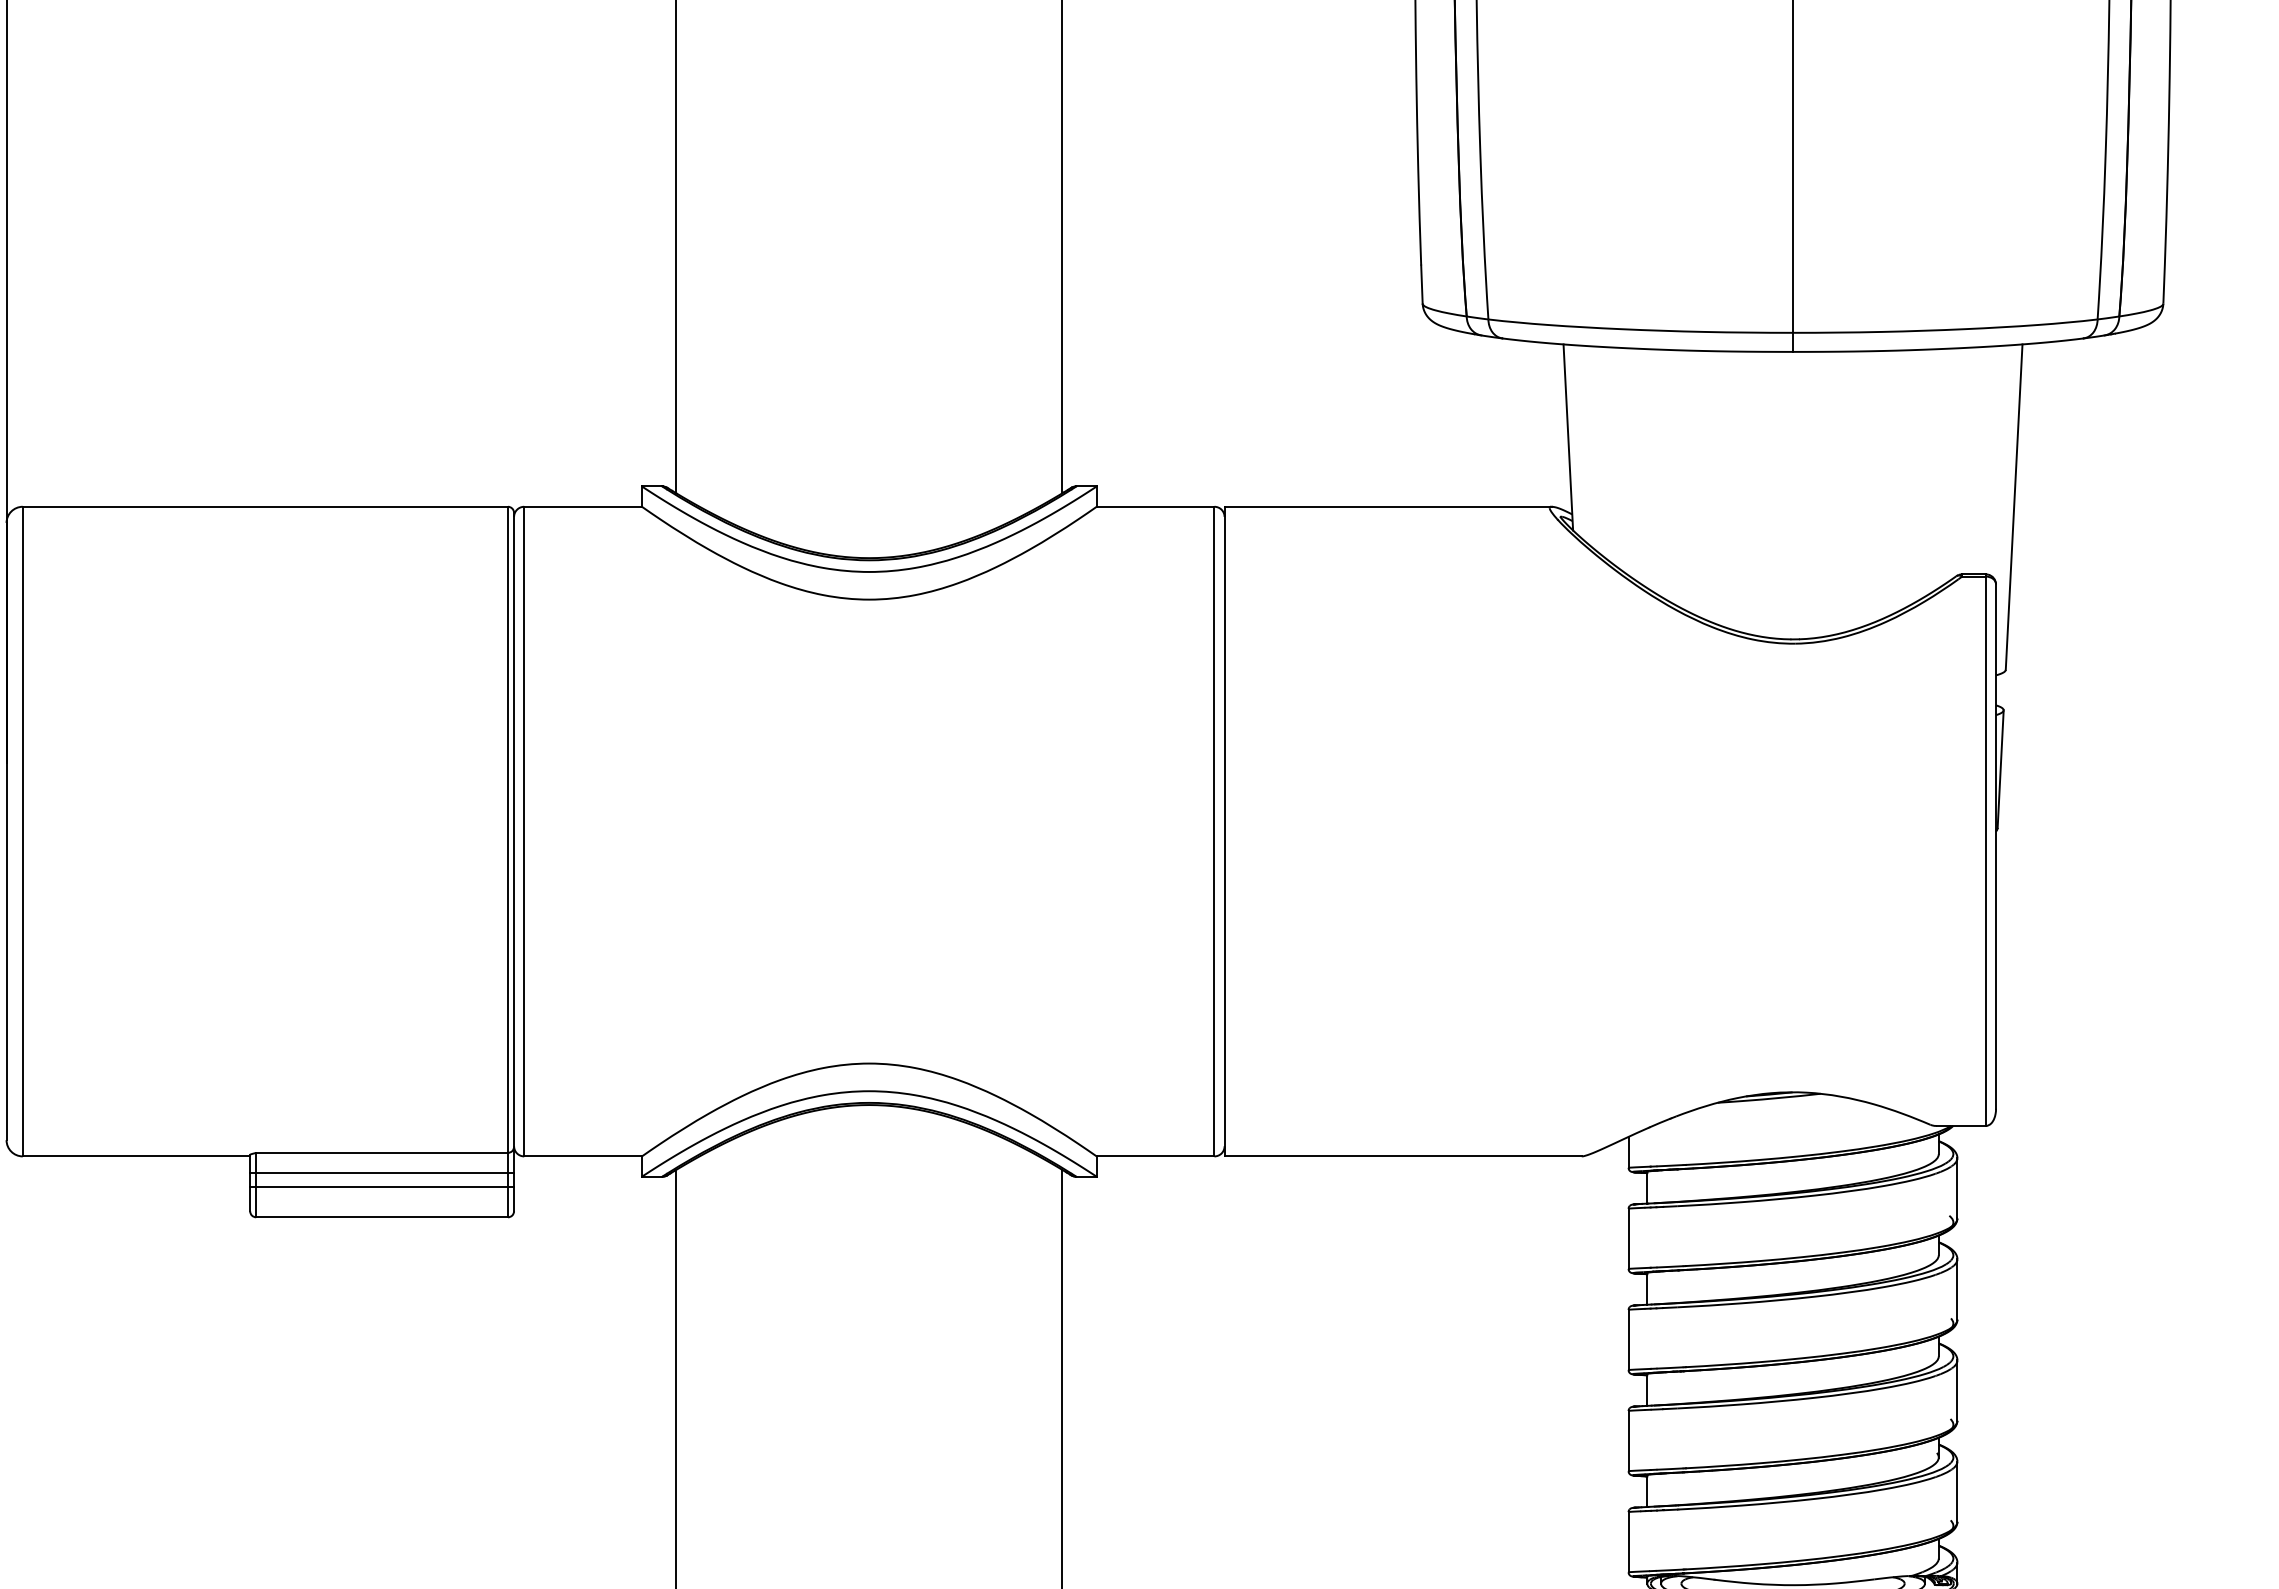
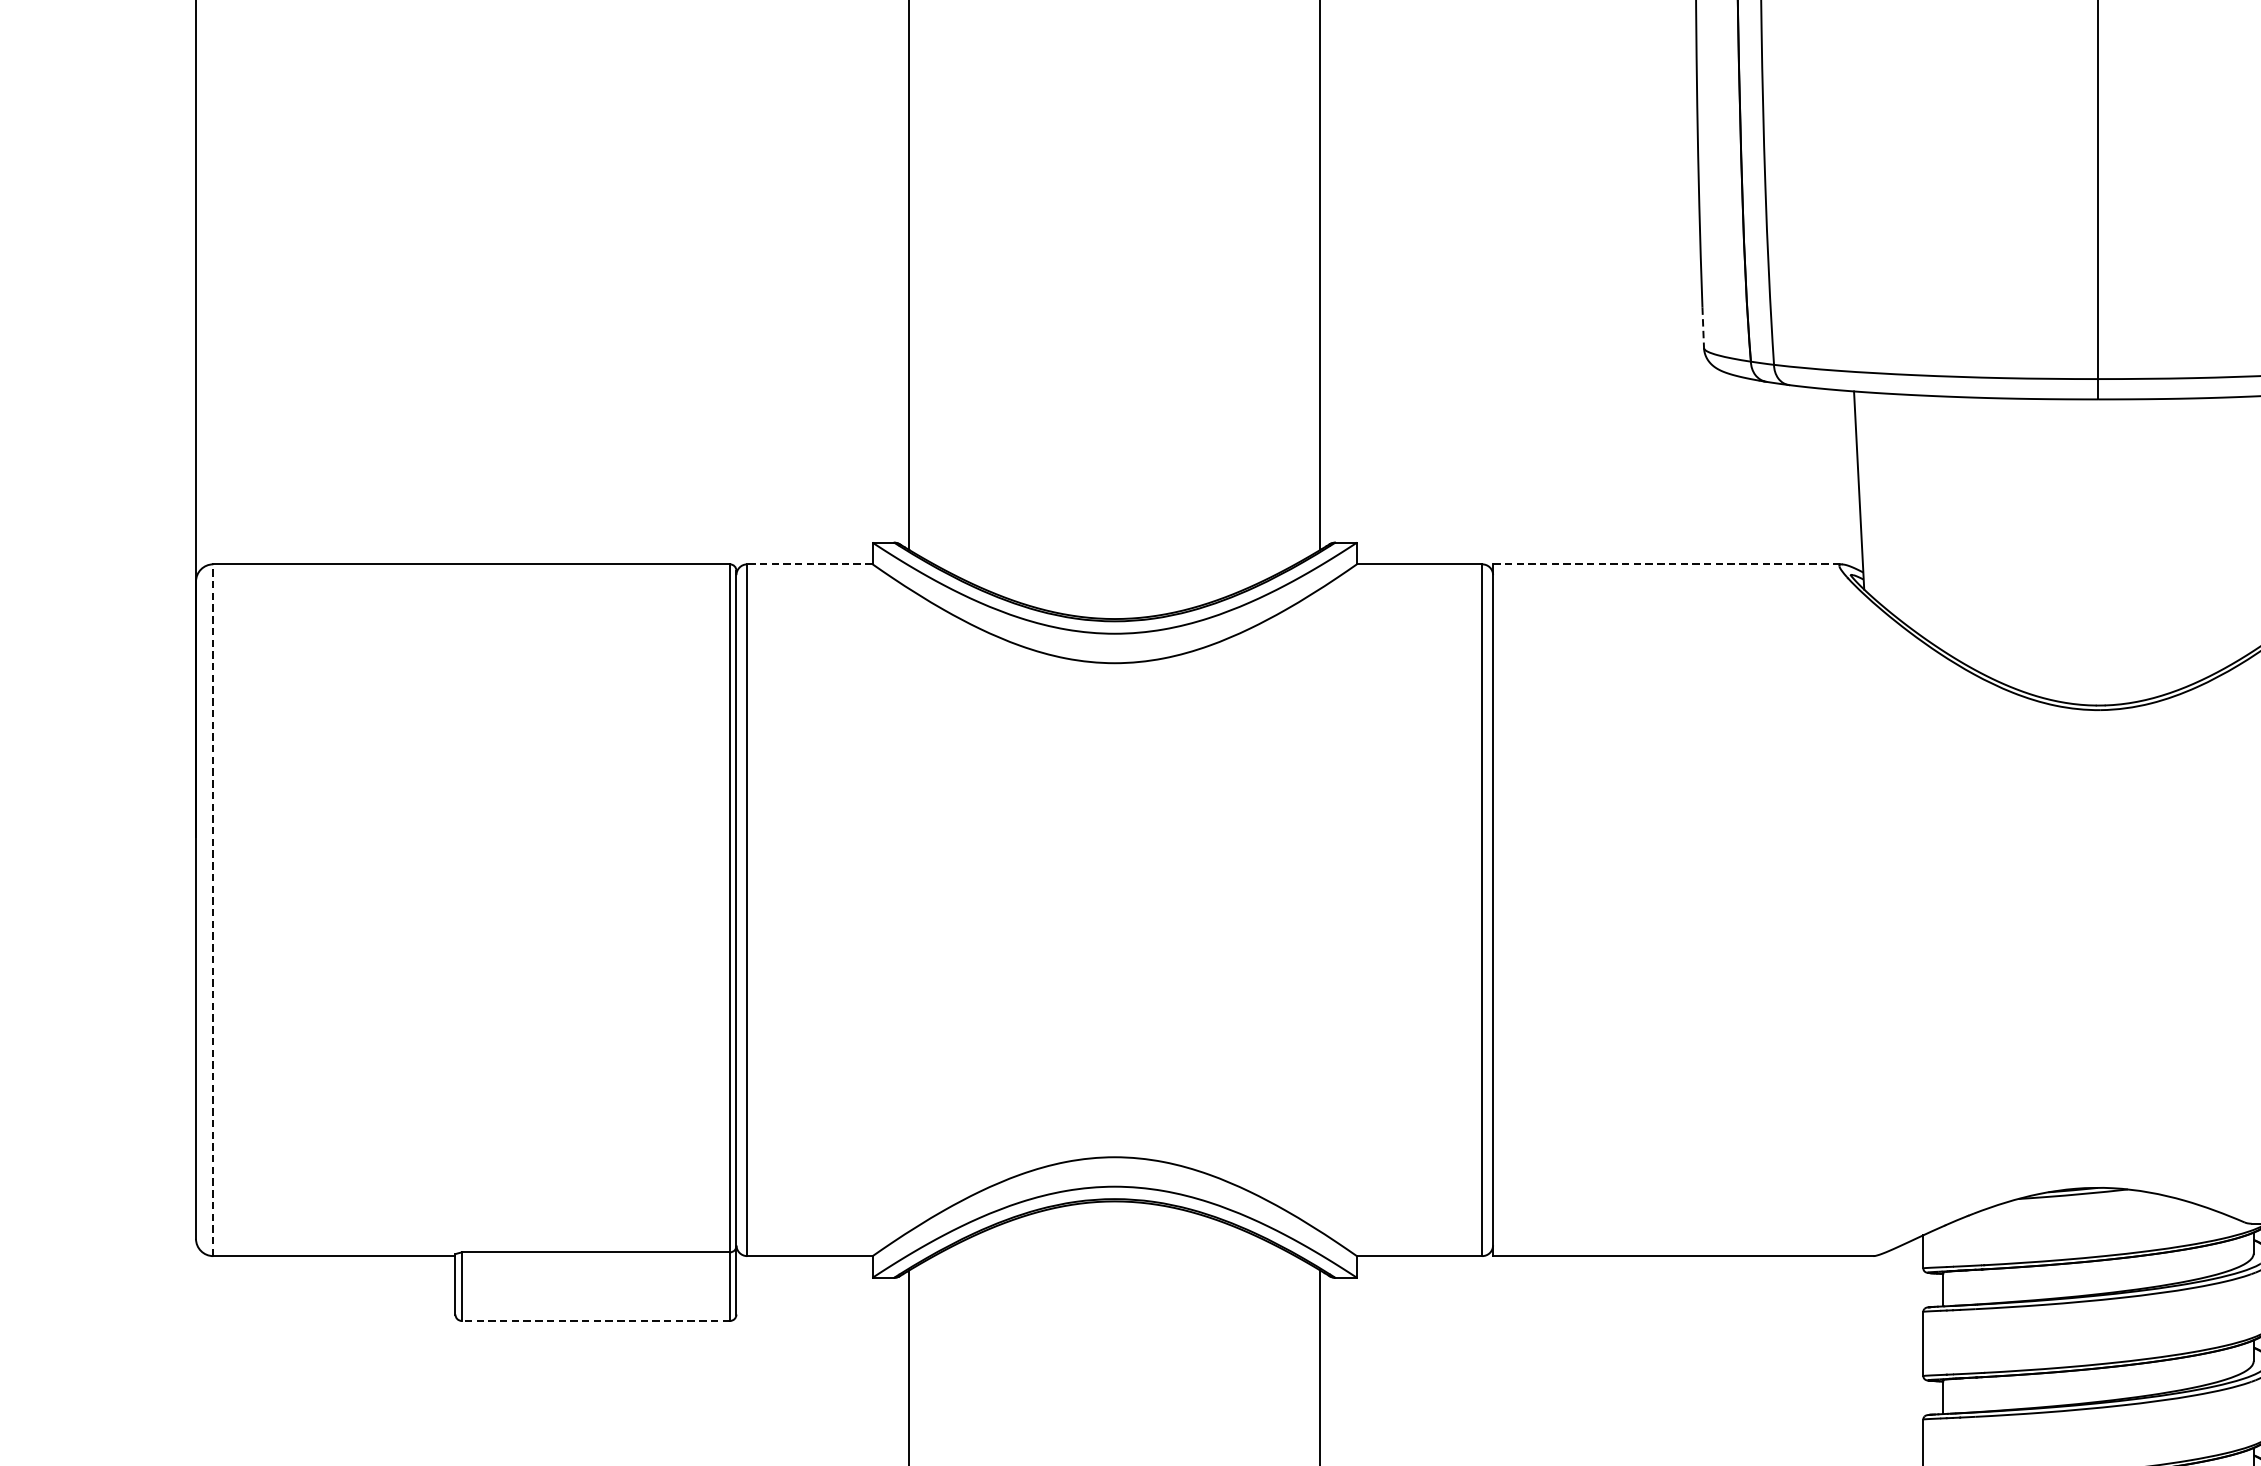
line: (1421, 285) -> (1702, 328), solid -> dashed
line: (583, 506) -> (810, 564), solid -> dashed
line: (1388, 506) -> (1667, 564), solid -> dashed
line: (22, 831) -> (212, 910), solid -> dashed
line: (382, 1172) -> (596, 1273), removed
line: (382, 1186) -> (596, 1288), removed
line: (382, 1217) -> (596, 1321), solid -> dashed

